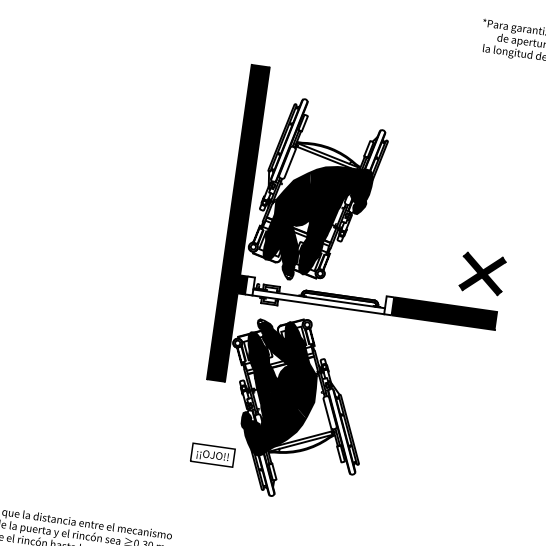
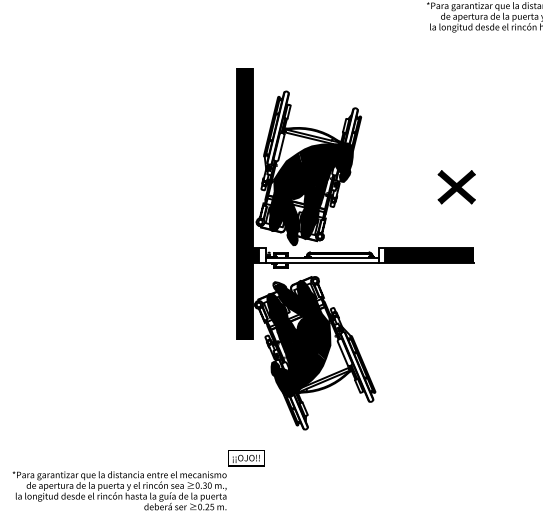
part: (482, 274) -> (456, 187), moved
text: (212, 455) -> (246, 458), moved

